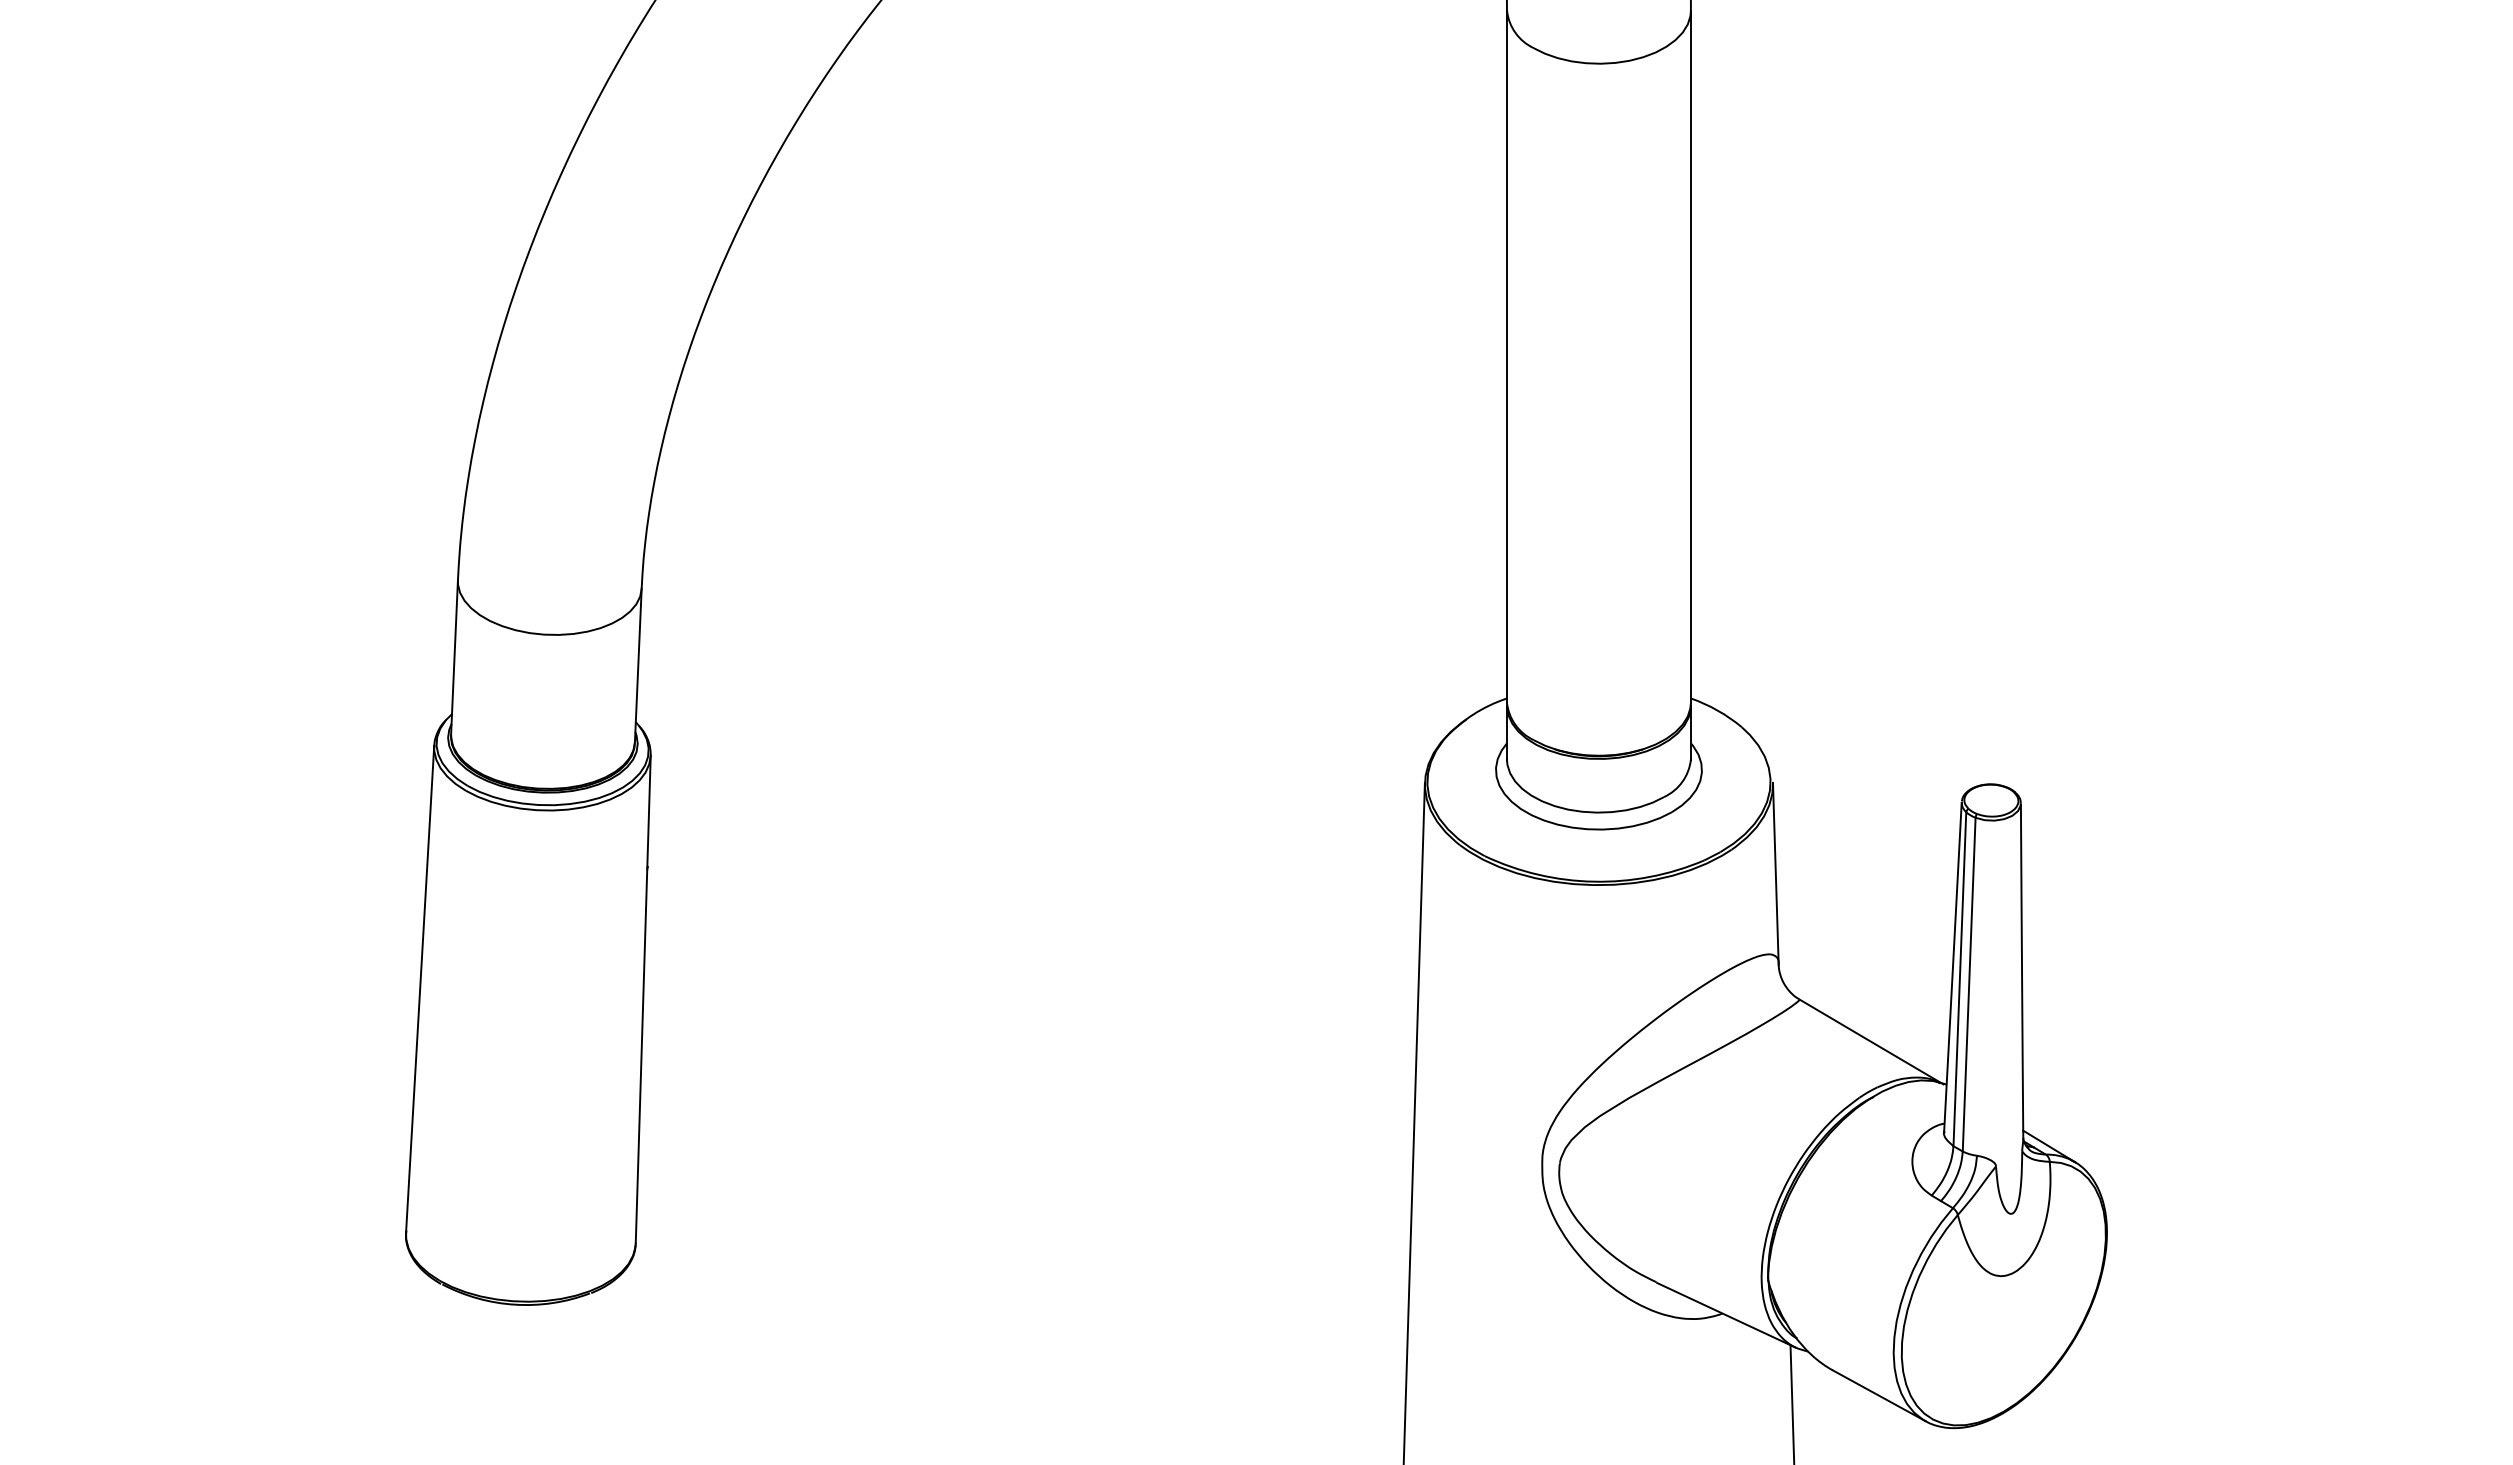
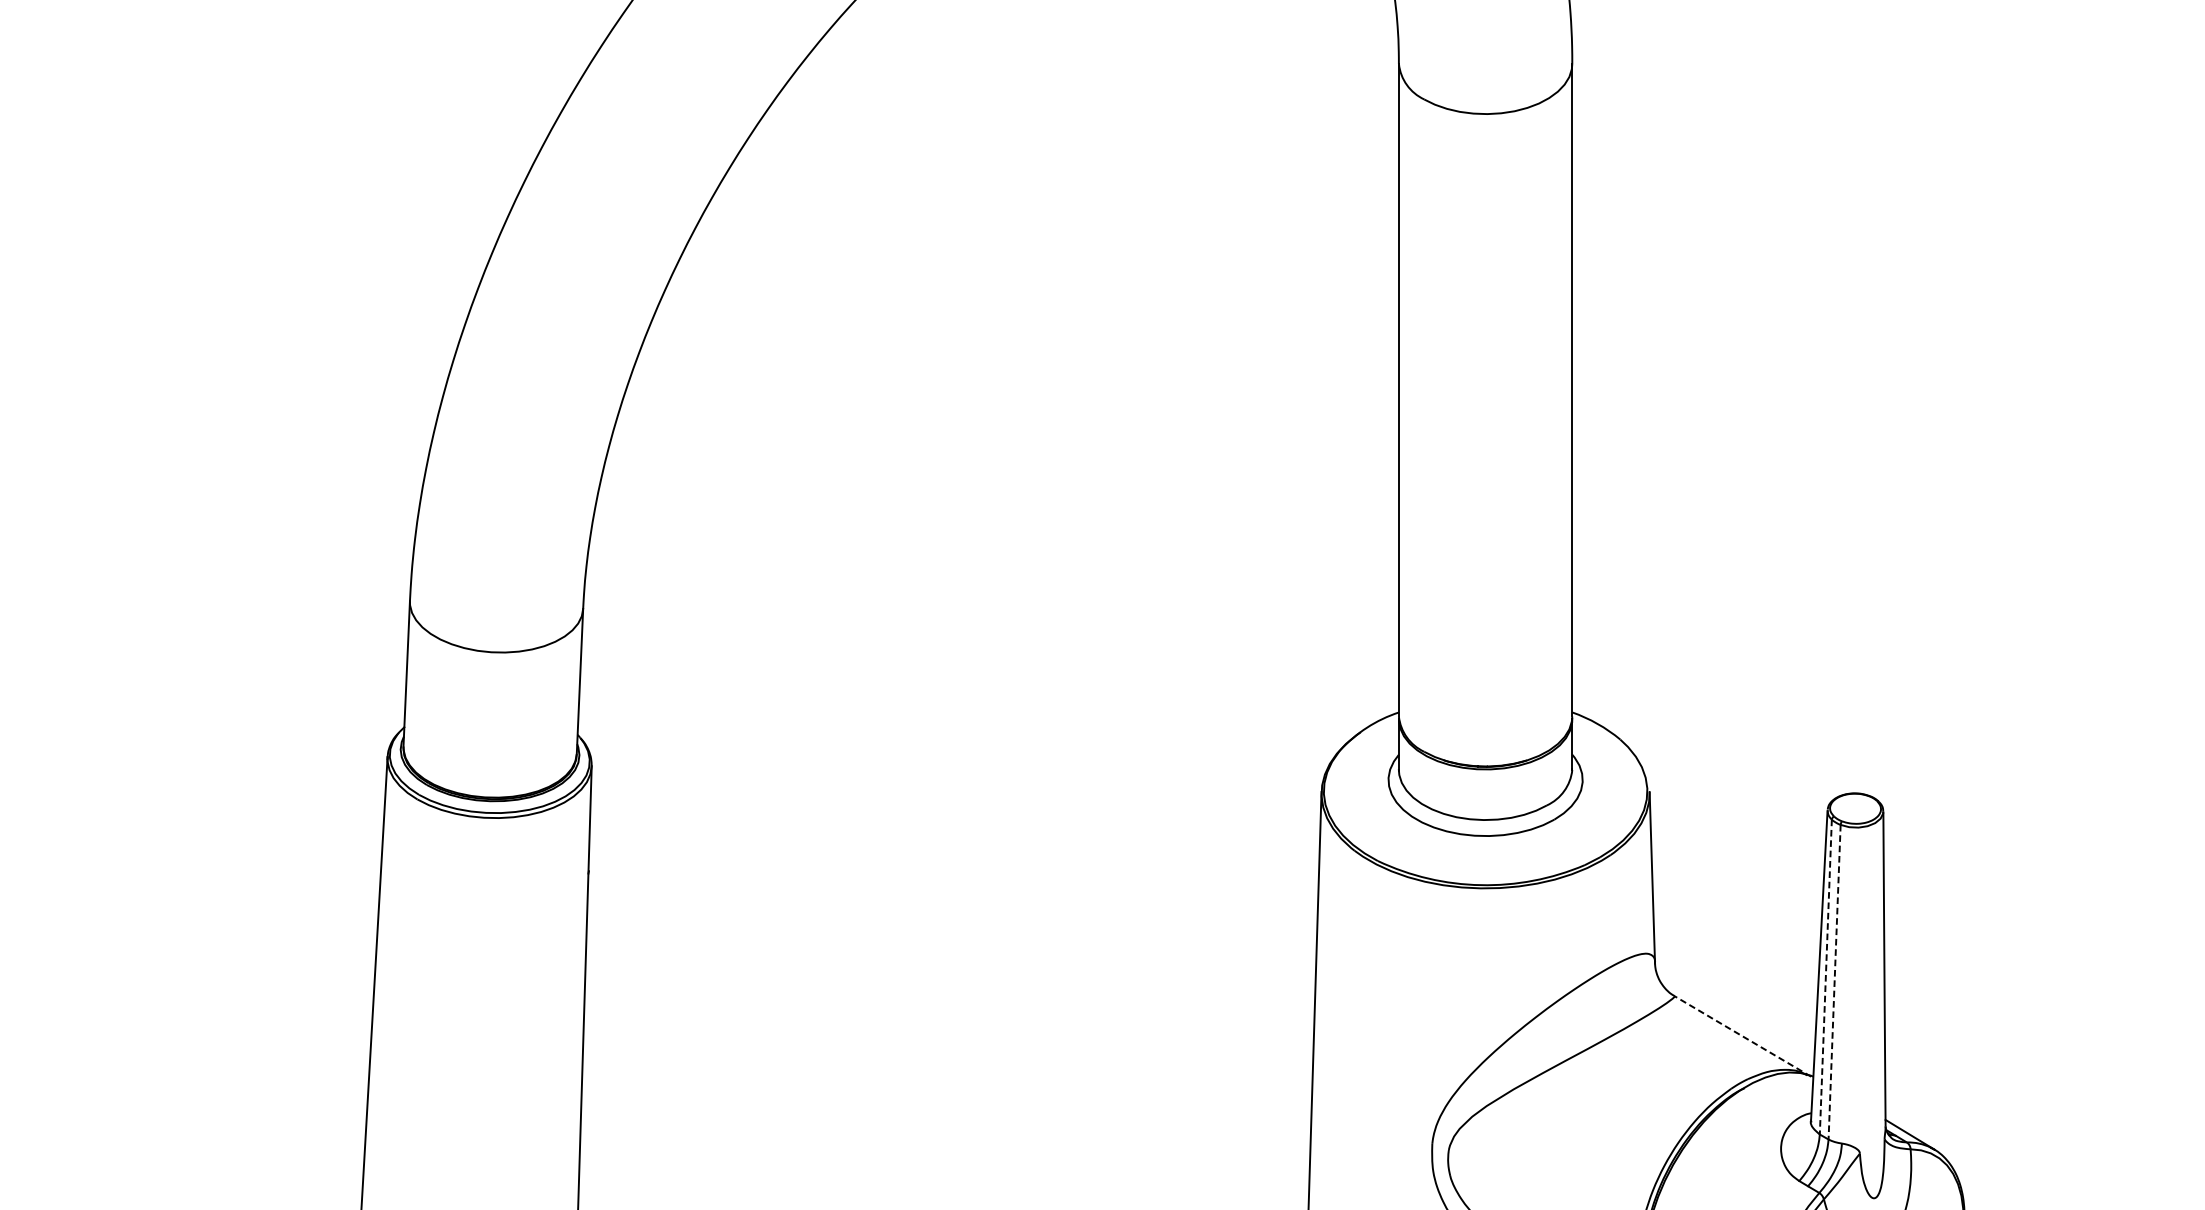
line: (1959, 979) -> (1825, 977), solid -> dashed
line: (1969, 984) -> (1834, 982), solid -> dashed
line: (1871, 1042) -> (1742, 1036), solid -> dashed

